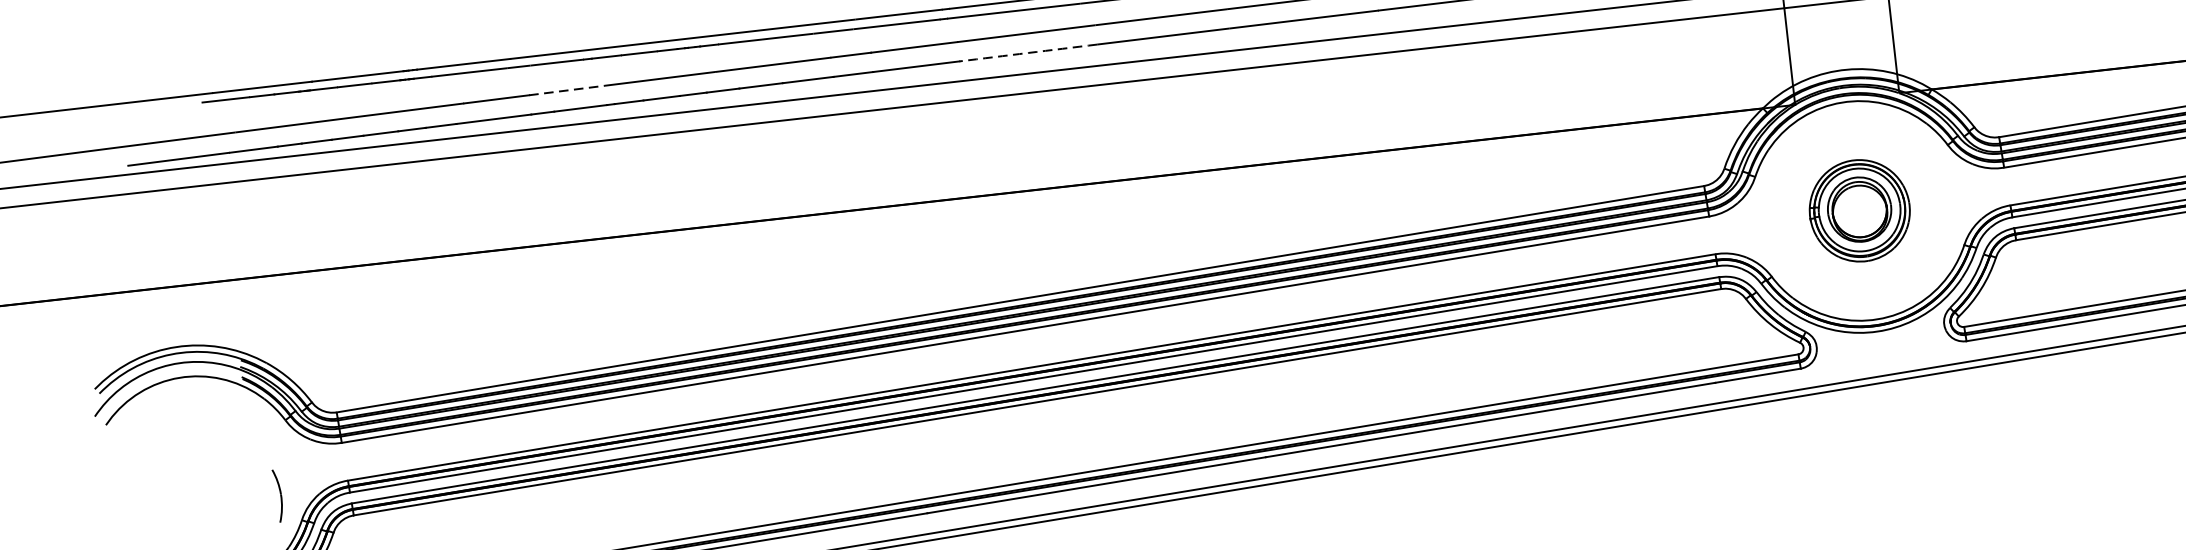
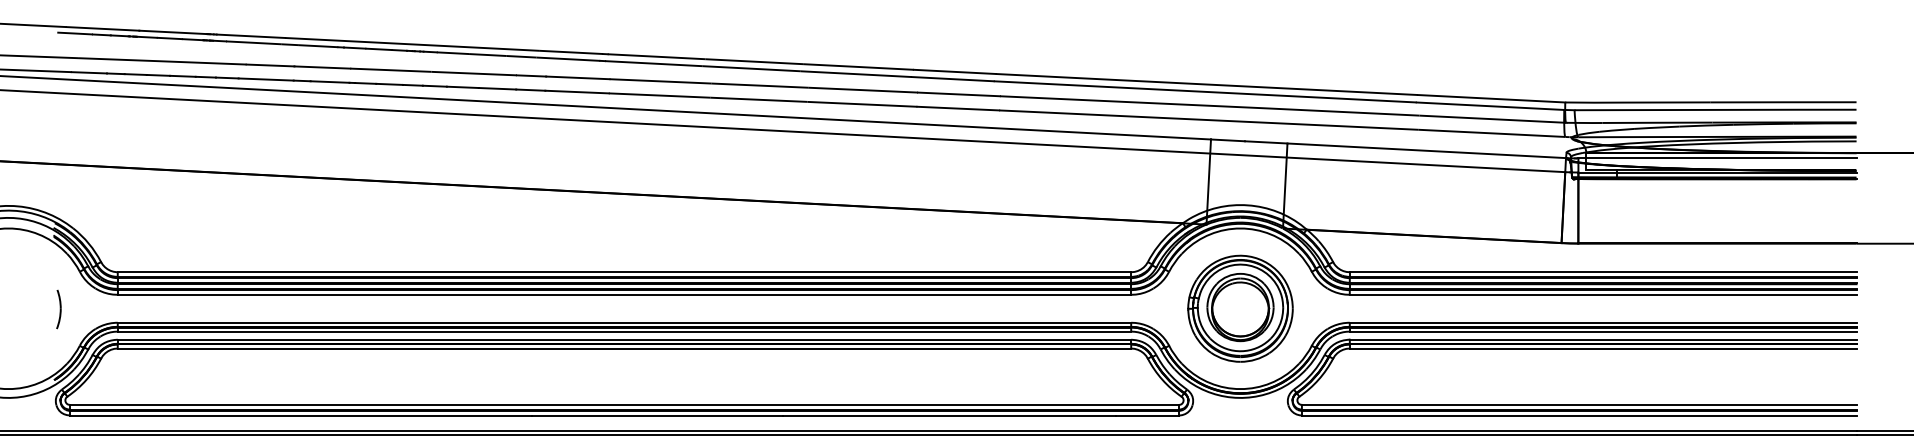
arc: (1028, 52) -> (659, 95), dashed -> solid
line: (567, 90) -> (322, 67), dashed -> solid
part: (1859, 210) -> (1240, 308), size x1.43
part: (278, 495) -> (58, 309), moved

